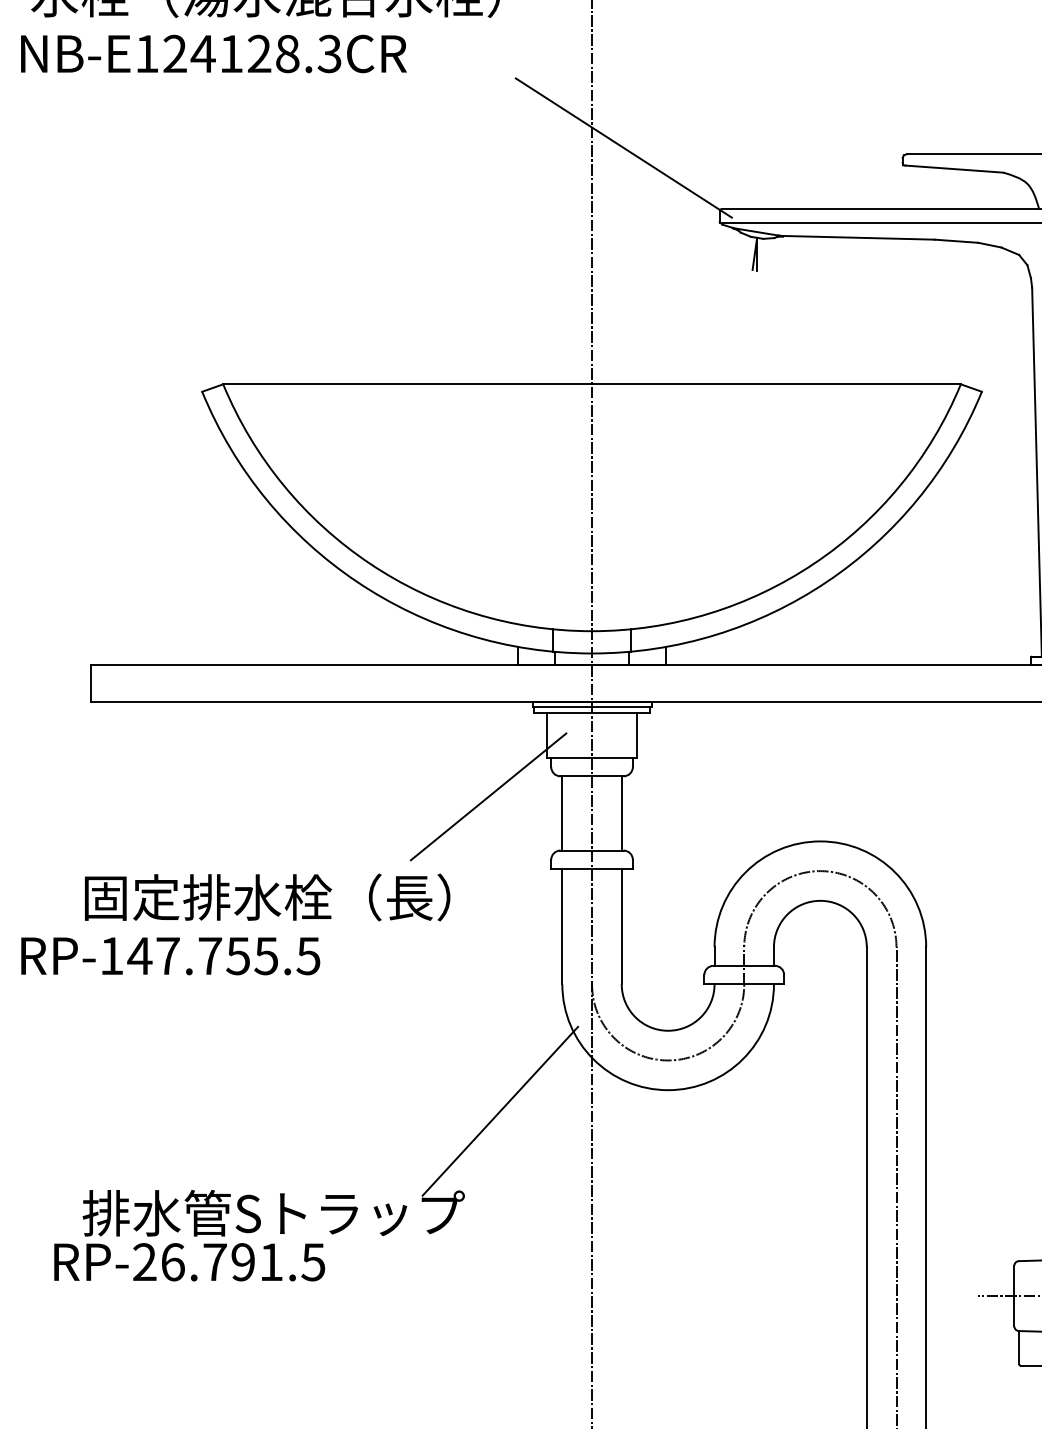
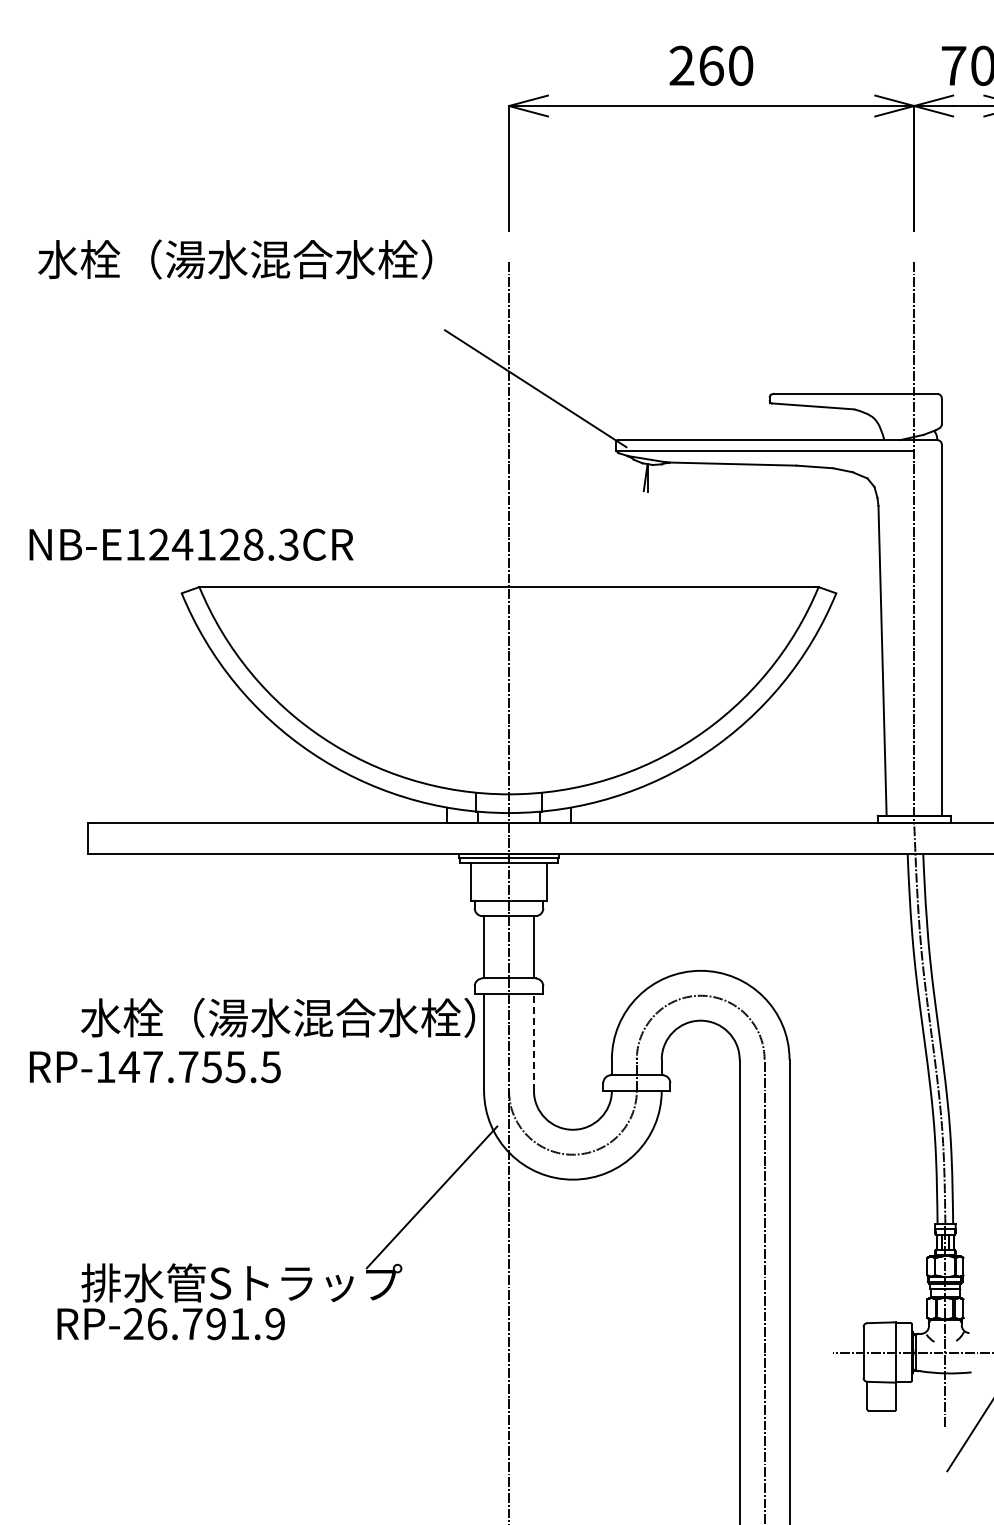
text: (213, 53) -> (191, 544), moved
line: (487, 796) -> (421, 933), removed
text: (317, 897) -> (278, 1017), 固定排水栓（長） -> 水栓（湯水混合水栓）
line: (621, 925) -> (533, 1041), solid -> dashed
text: (312, 1262) -> (274, 1324), RP-26.791.5 -> RP-26.791.9

